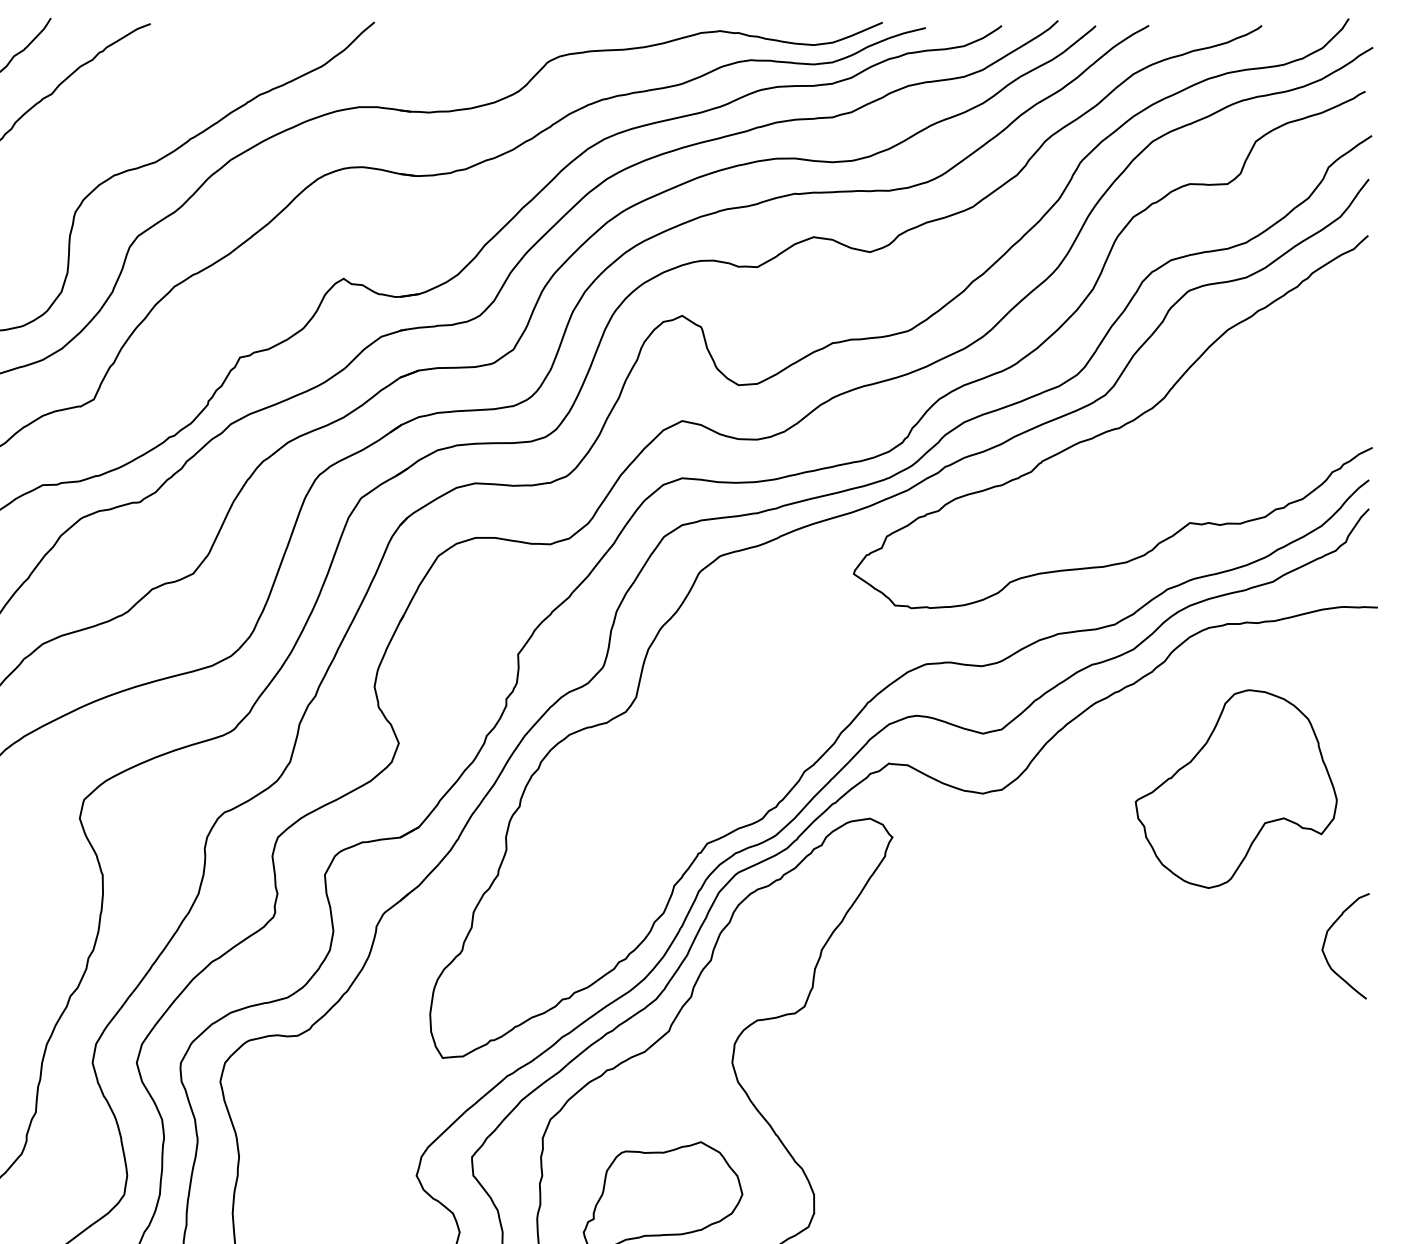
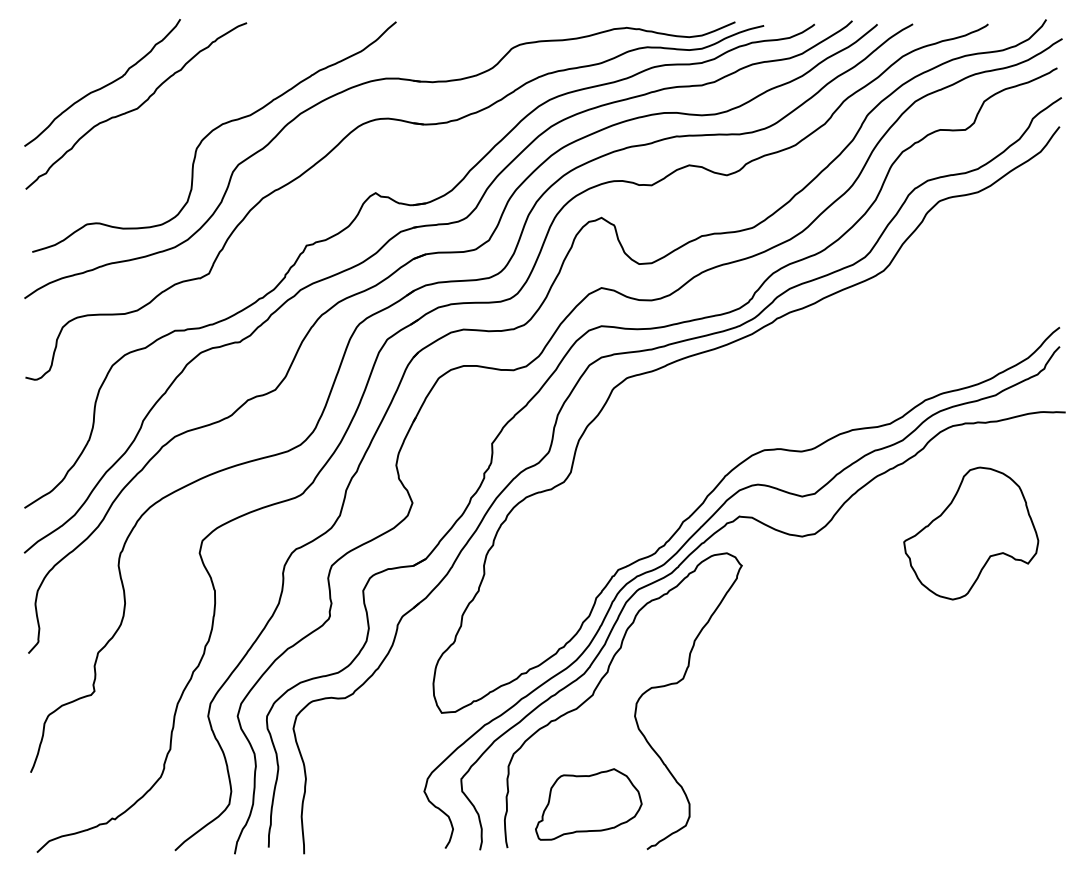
curve: (1113, 427) -> (889, 292), removed
curve: (1326, 940) -> (1031, 634), removed

